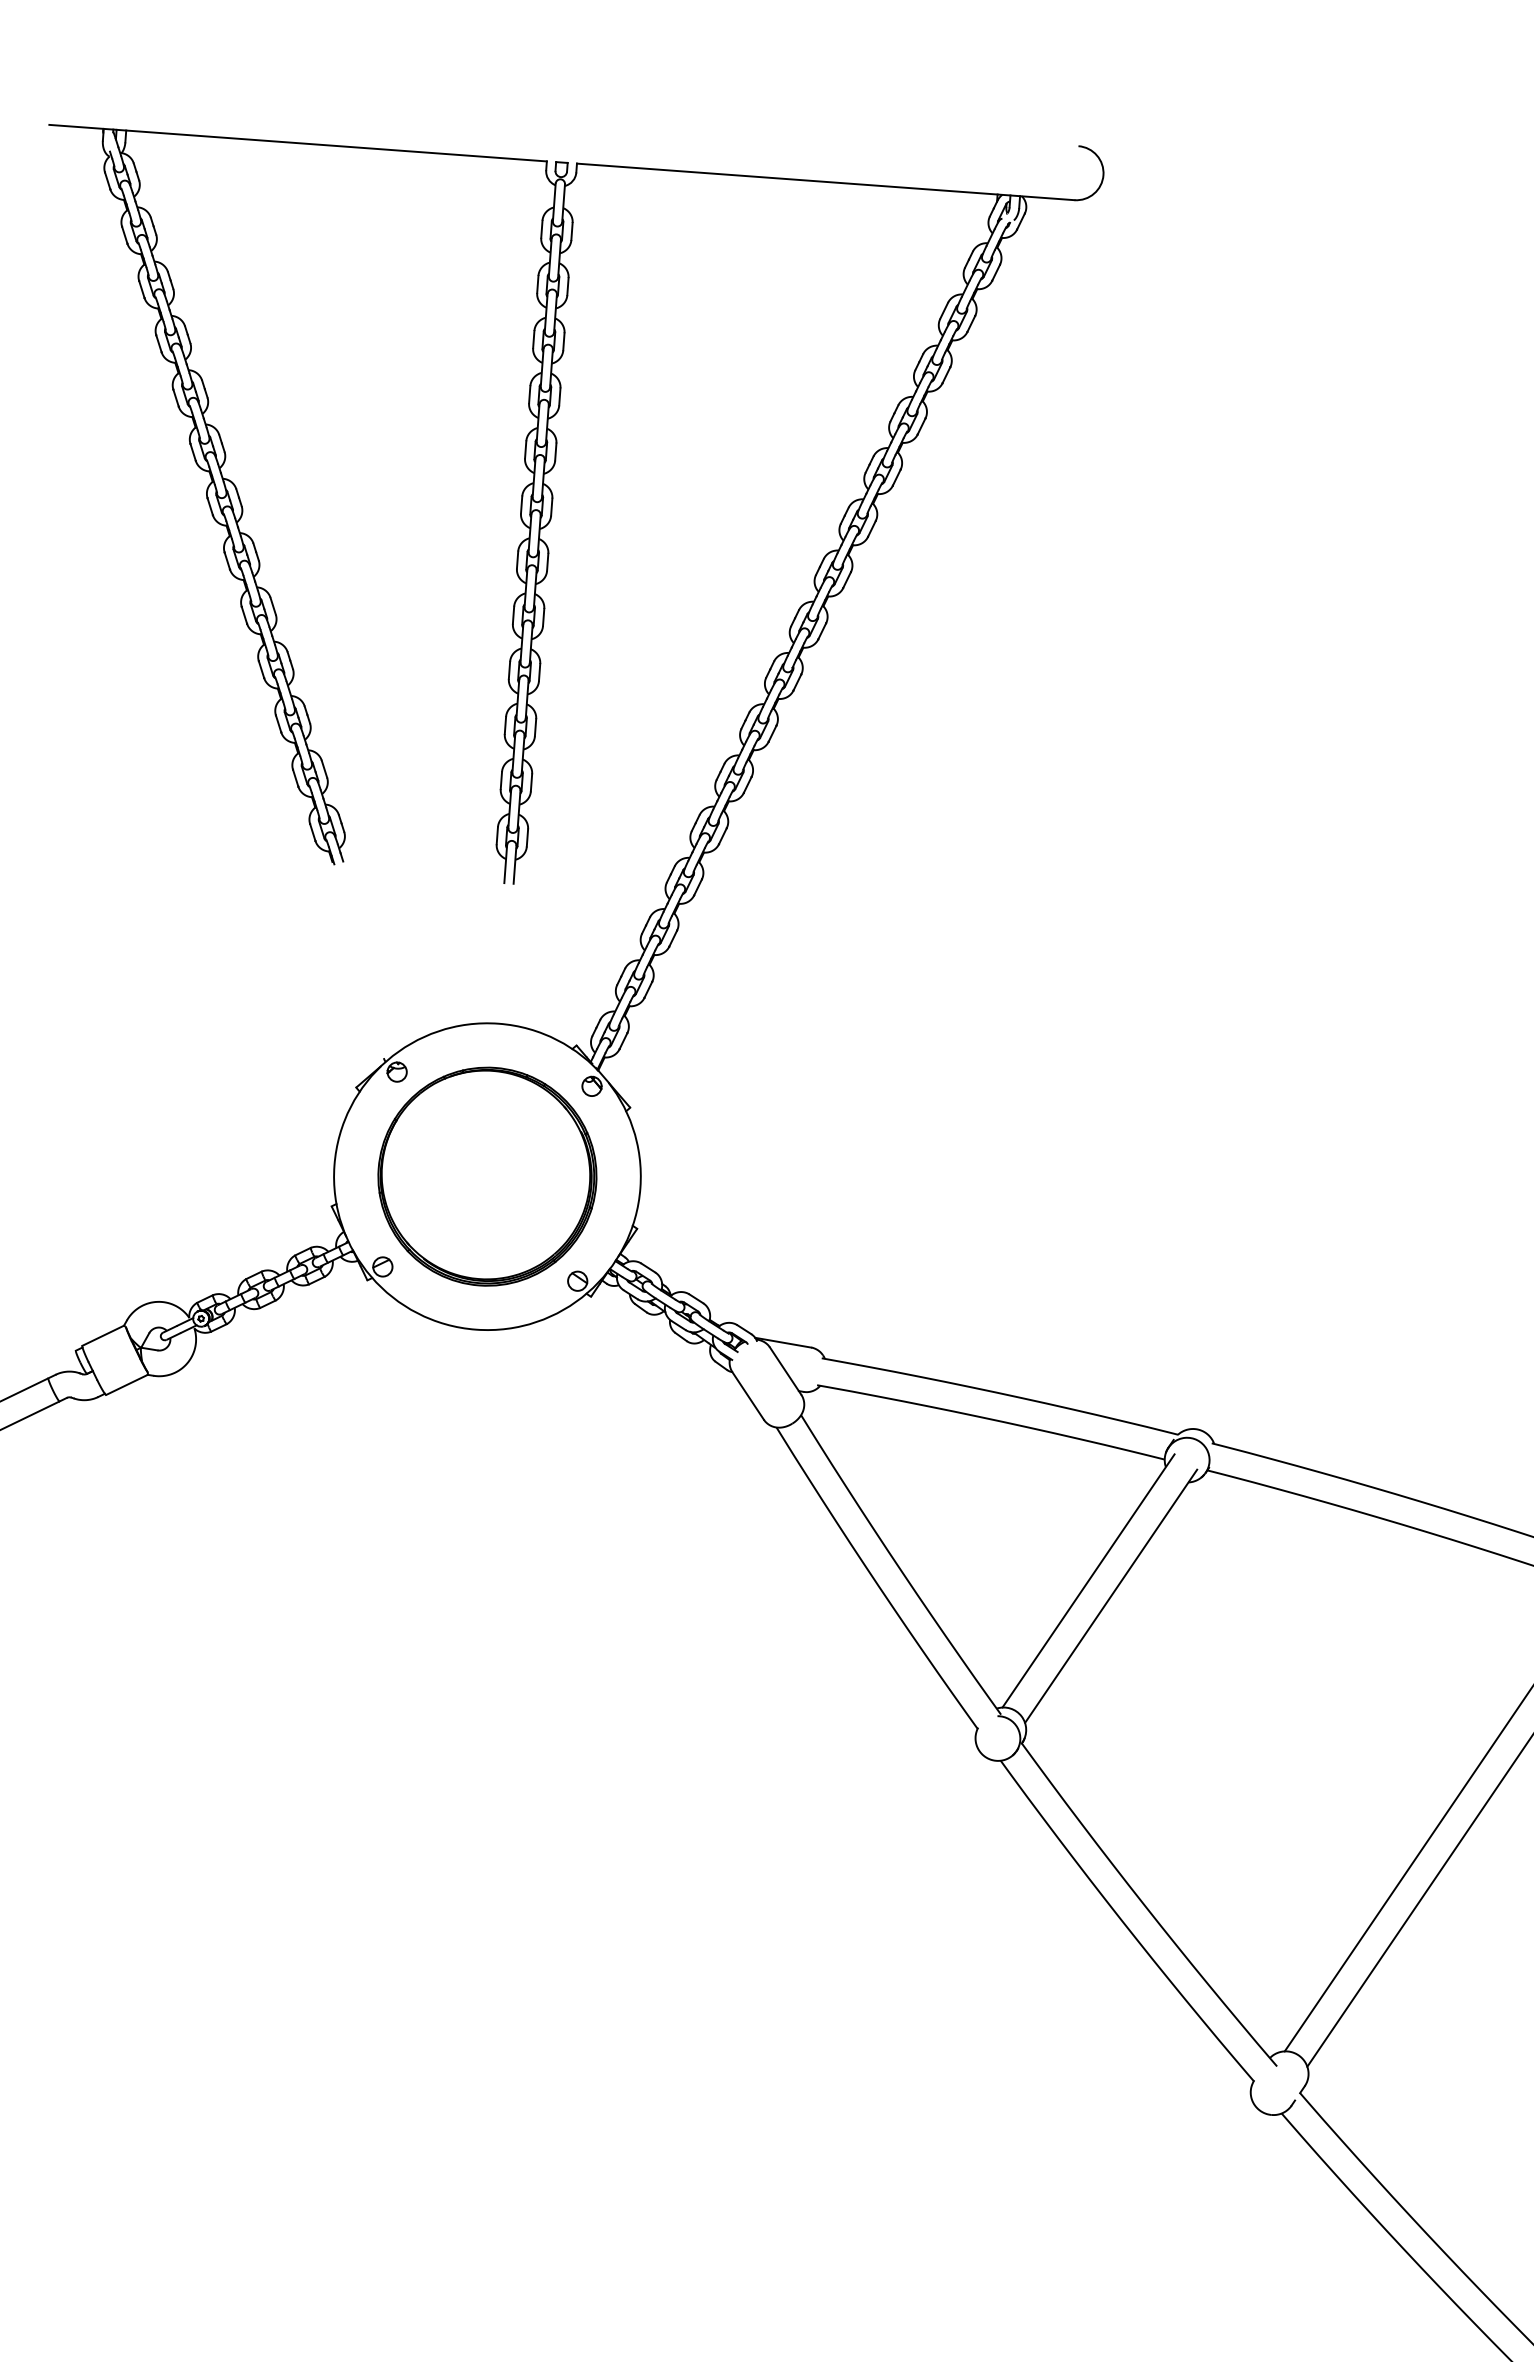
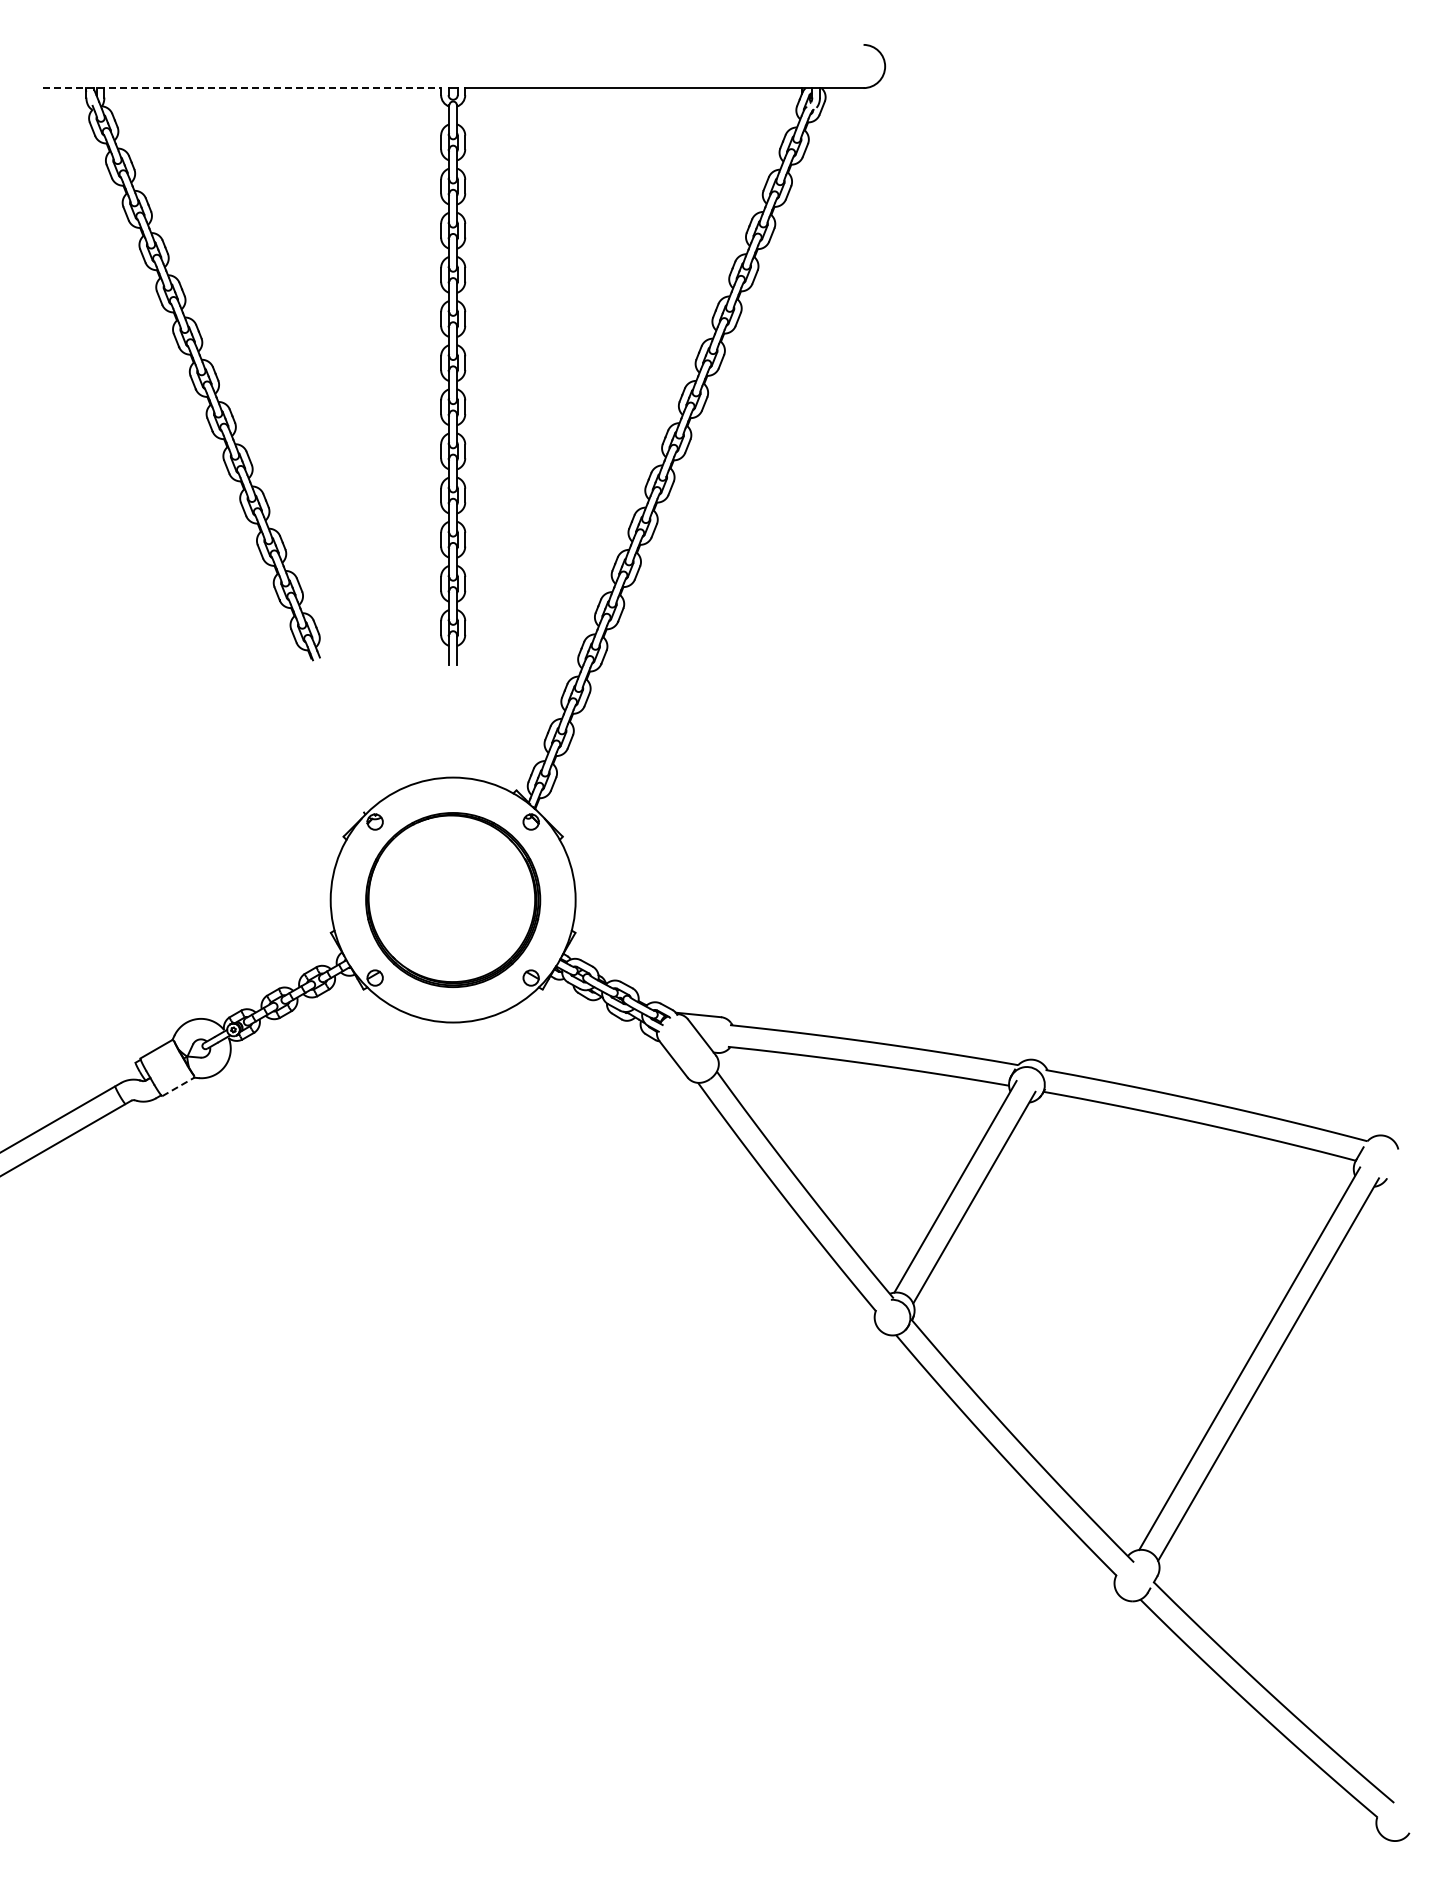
line: (298, 143) -> (242, 88), solid -> dashed
line: (127, 1384) -> (178, 1086), solid -> dashed

